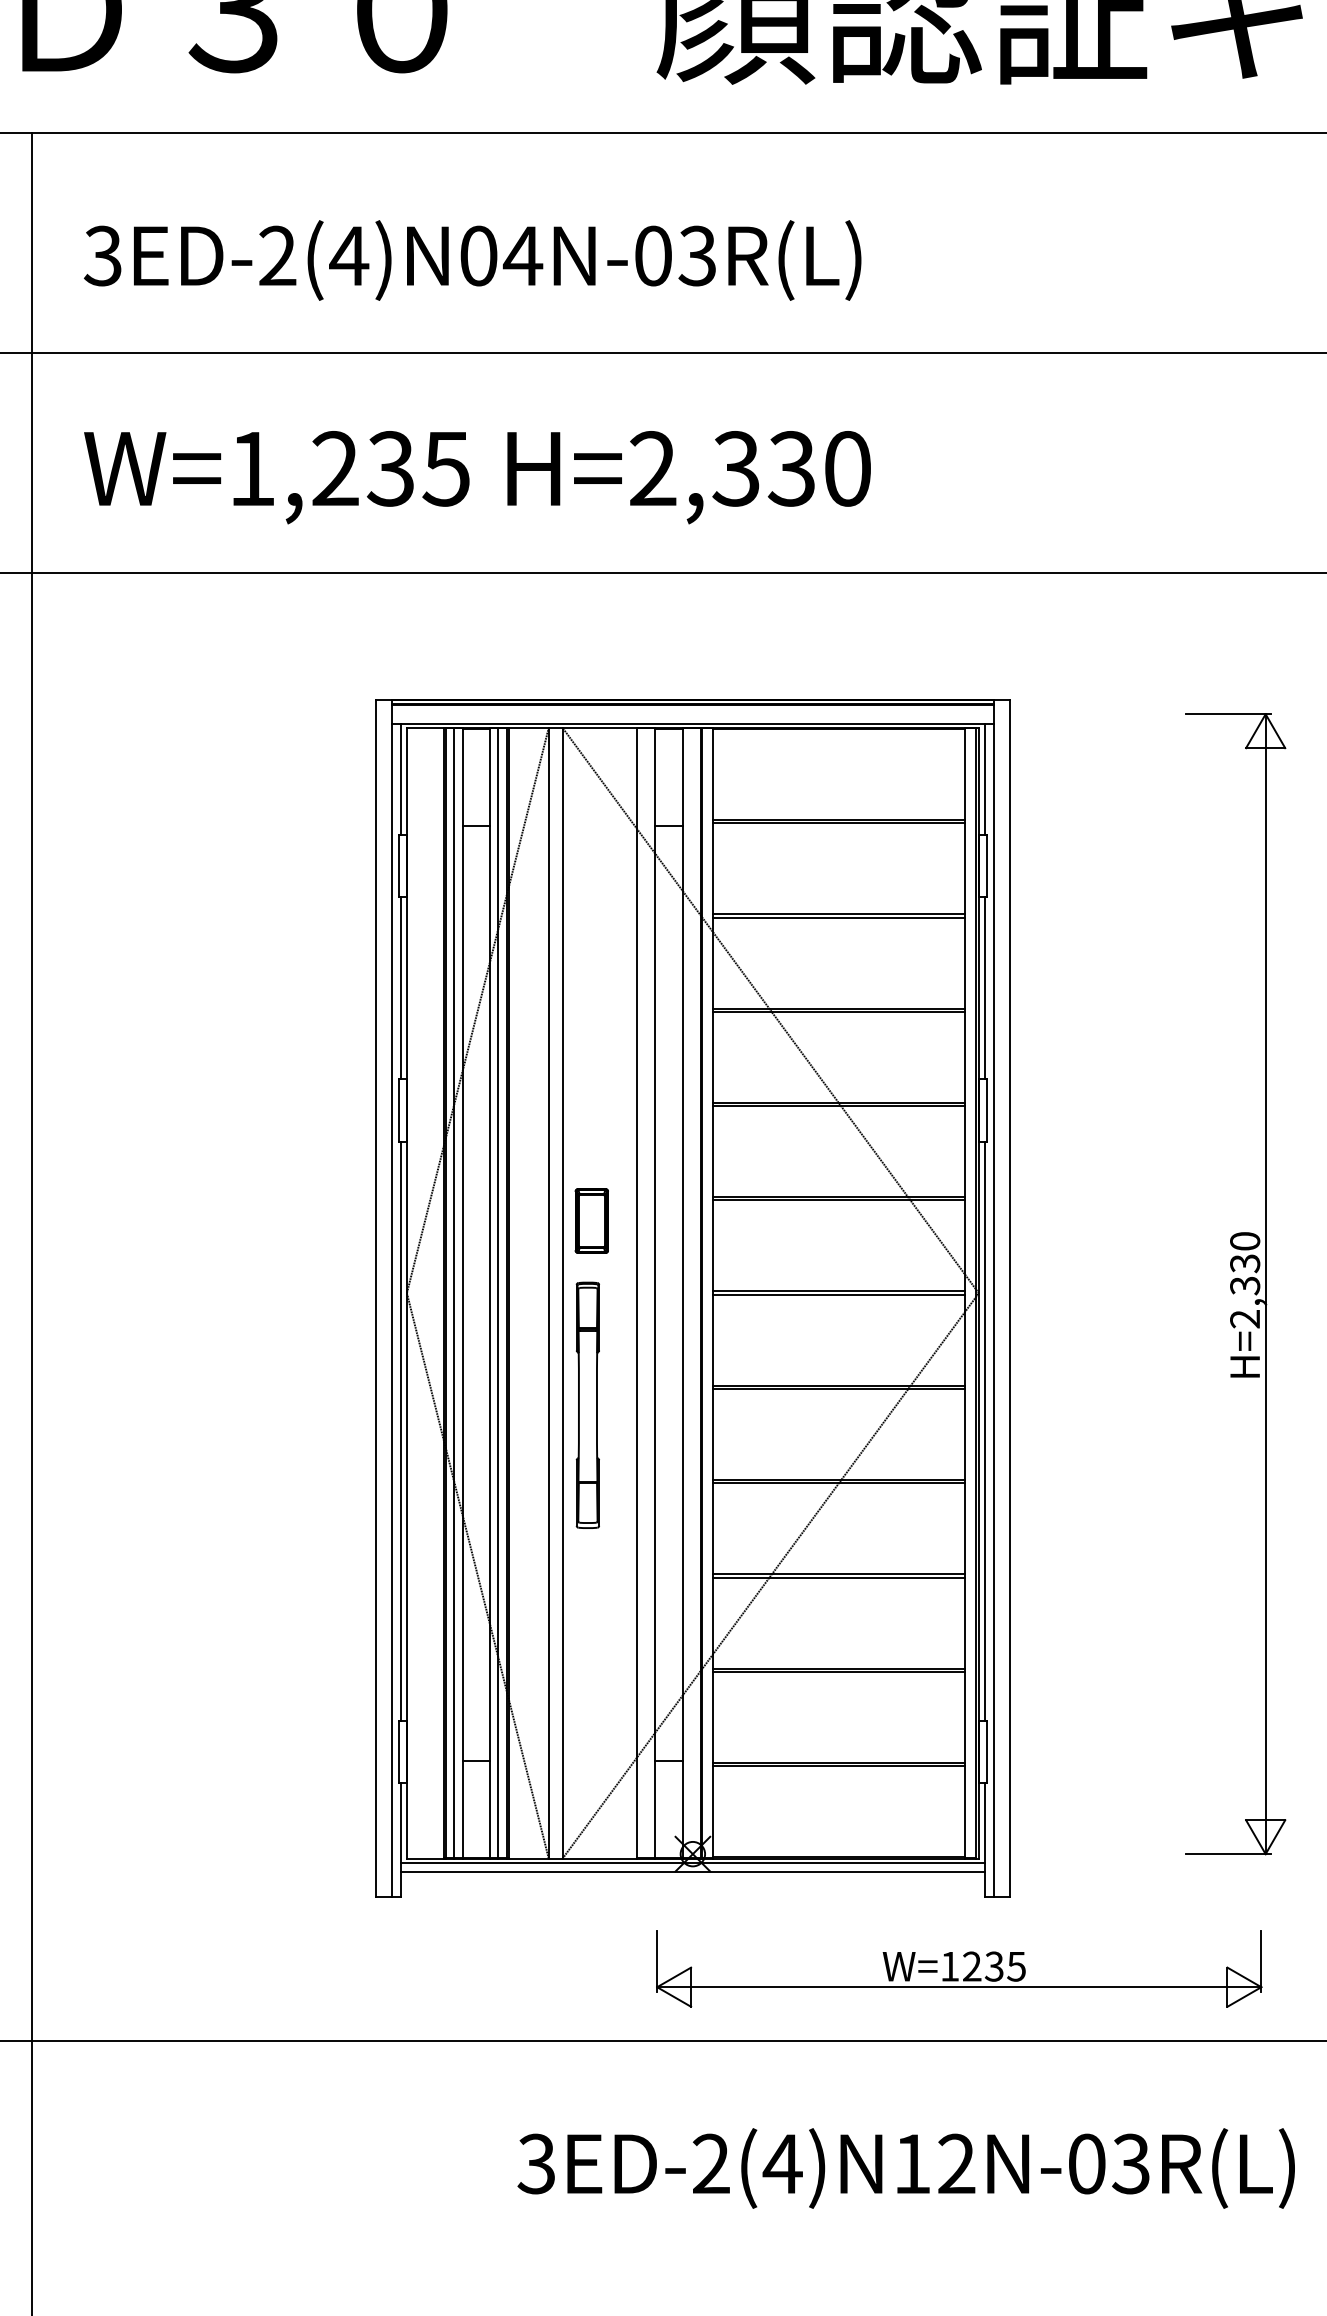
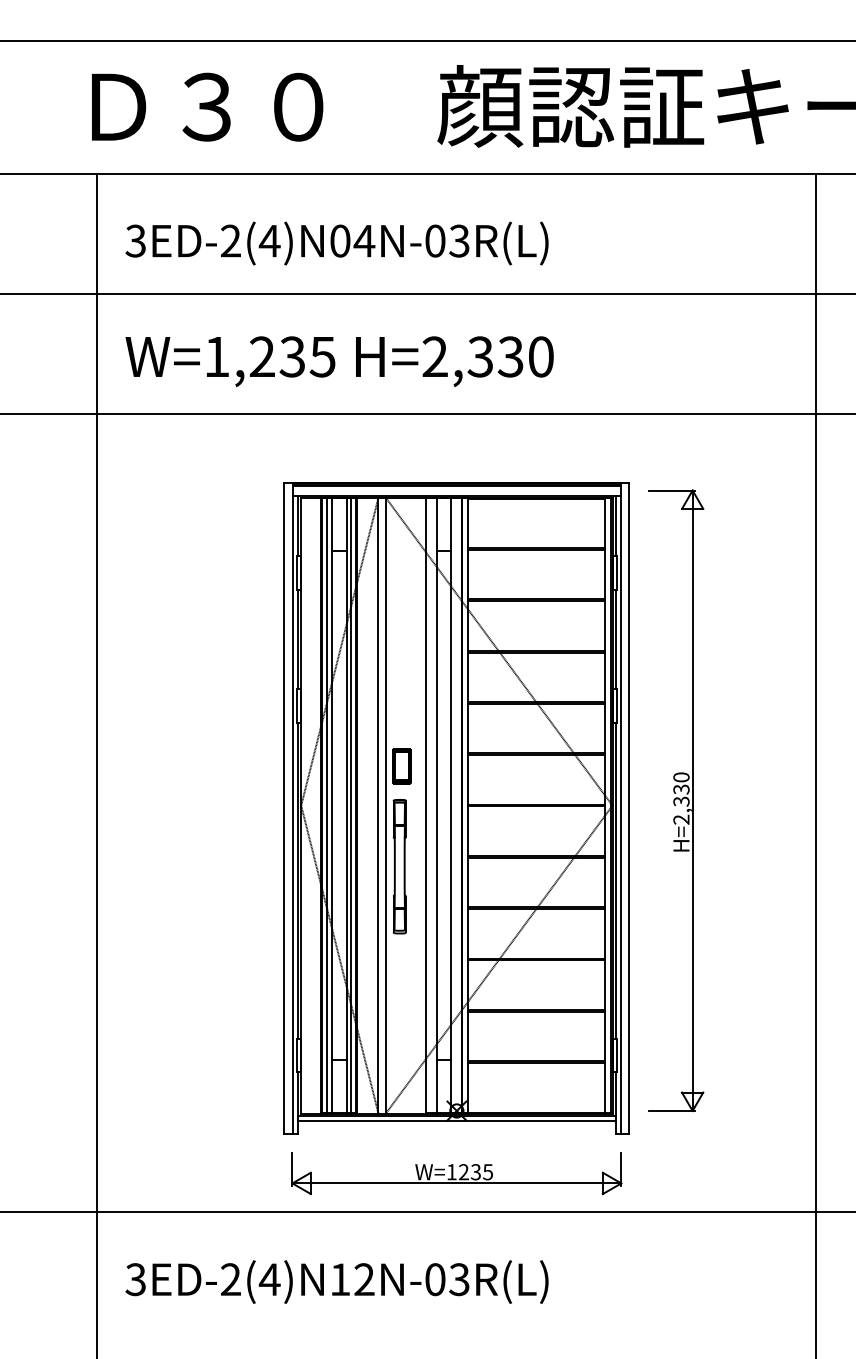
part: (1236, 1283) -> (676, 800), moved
part: (958, 1969) -> (456, 1173), moved
text: (905, 2167) -> (336, 1281), moved

